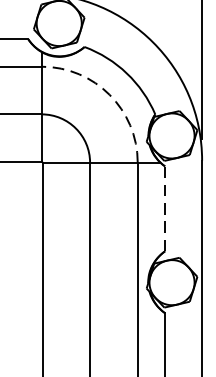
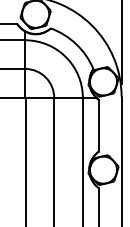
arc: (108, 95) -> (65, 57), dashed -> solid
line: (165, 208) -> (99, 125), dashed -> solid

